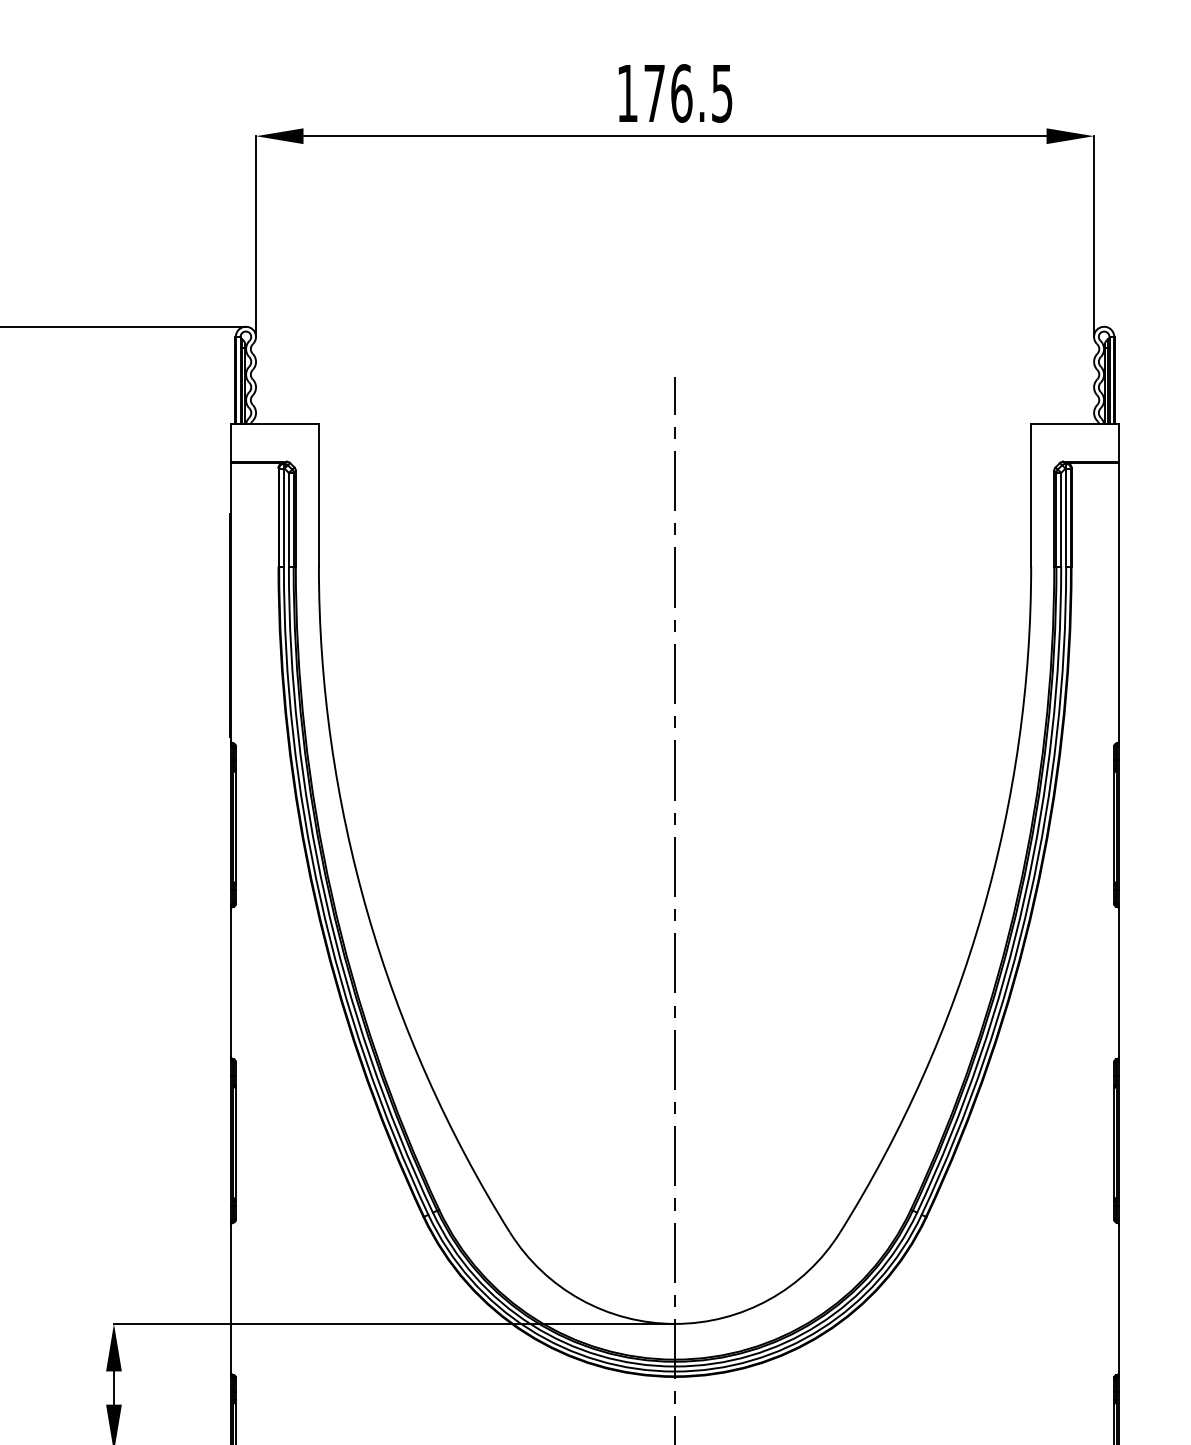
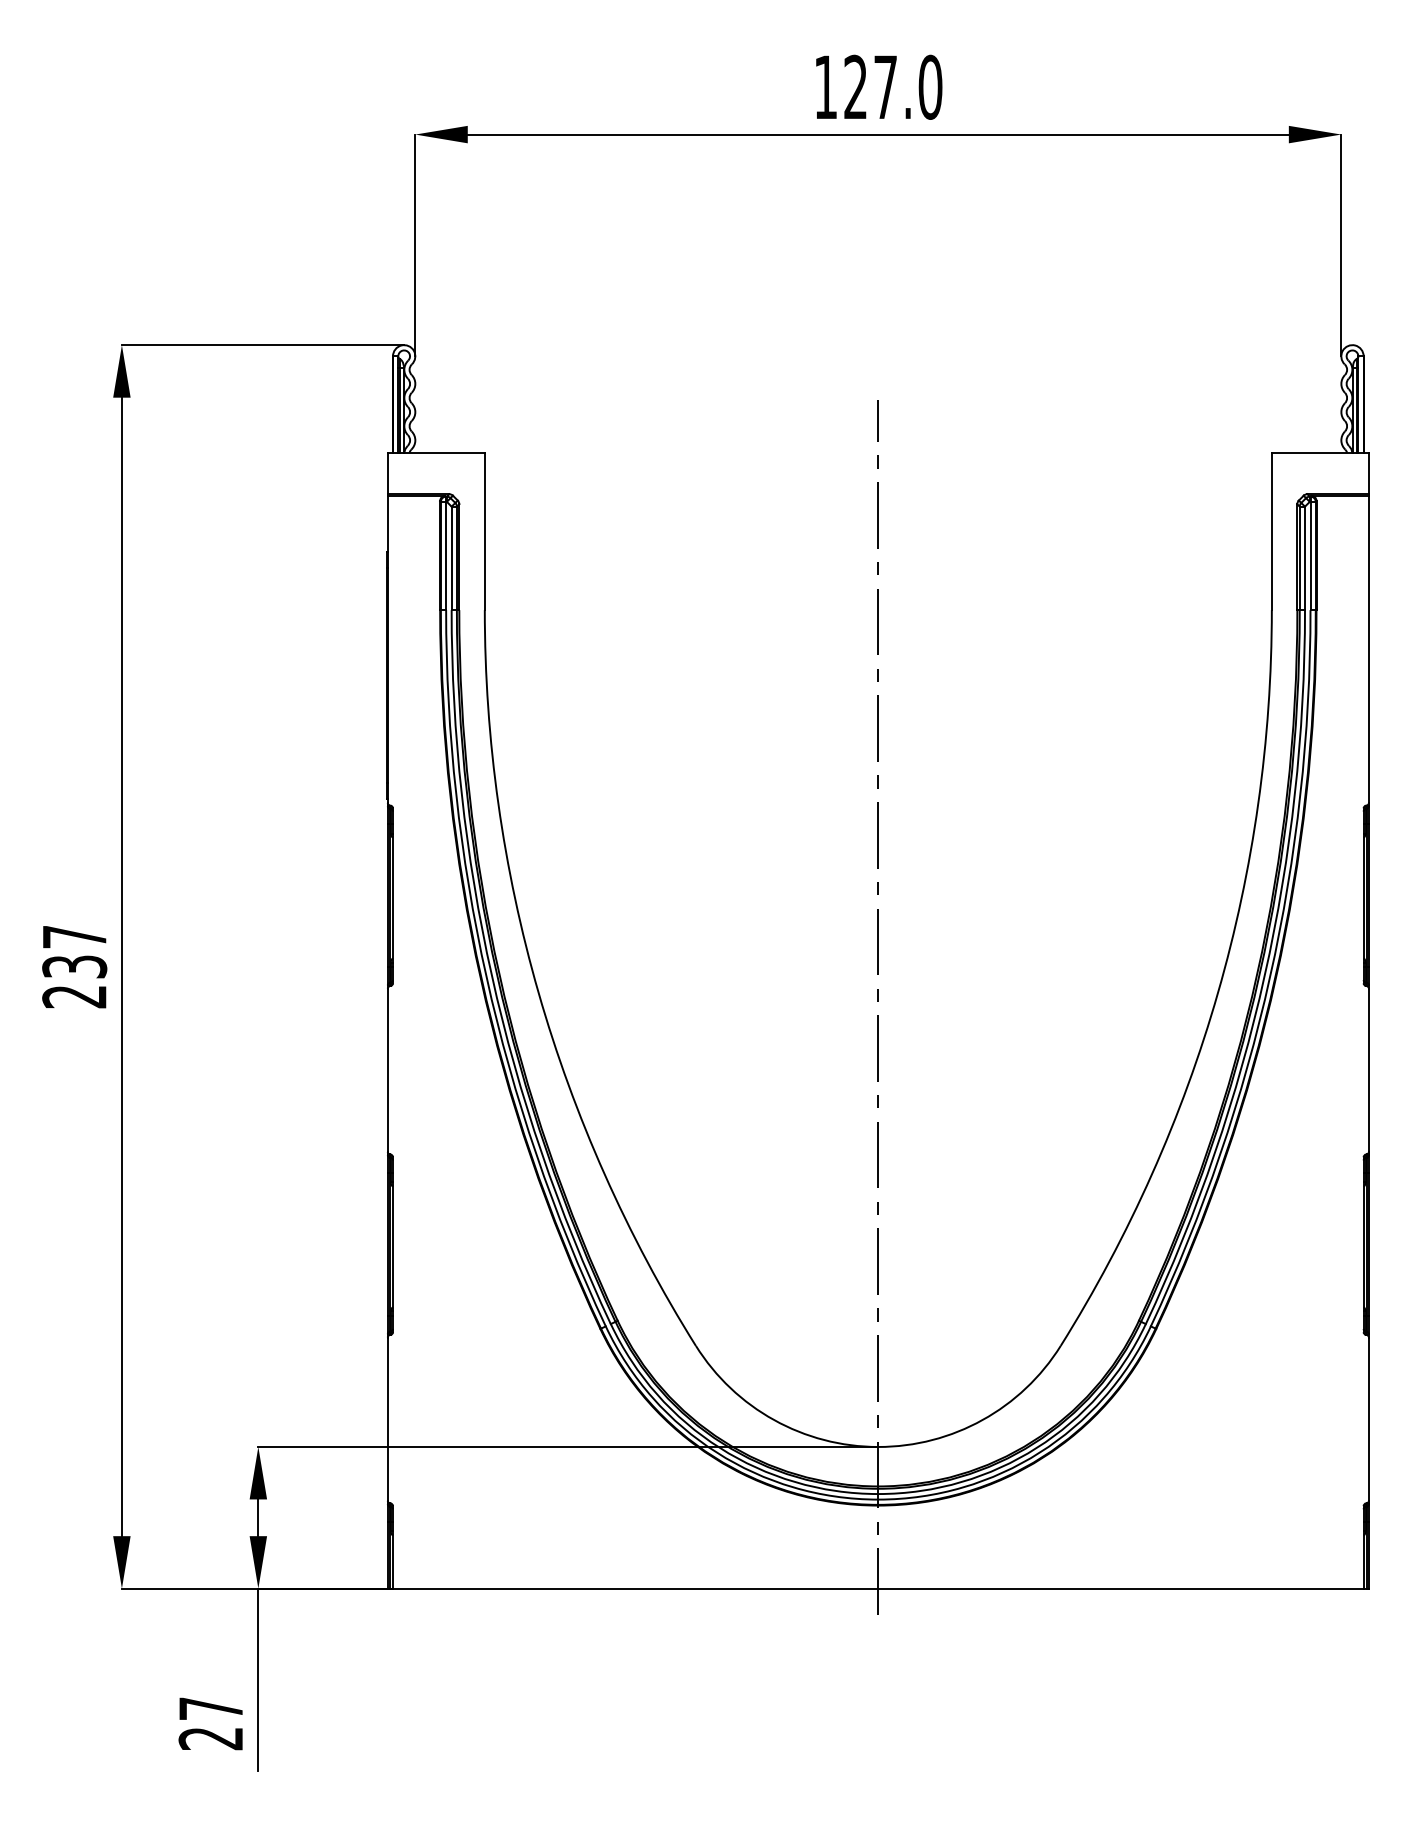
text: (688, 92) -> (893, 86), 176.5 -> 127.0

